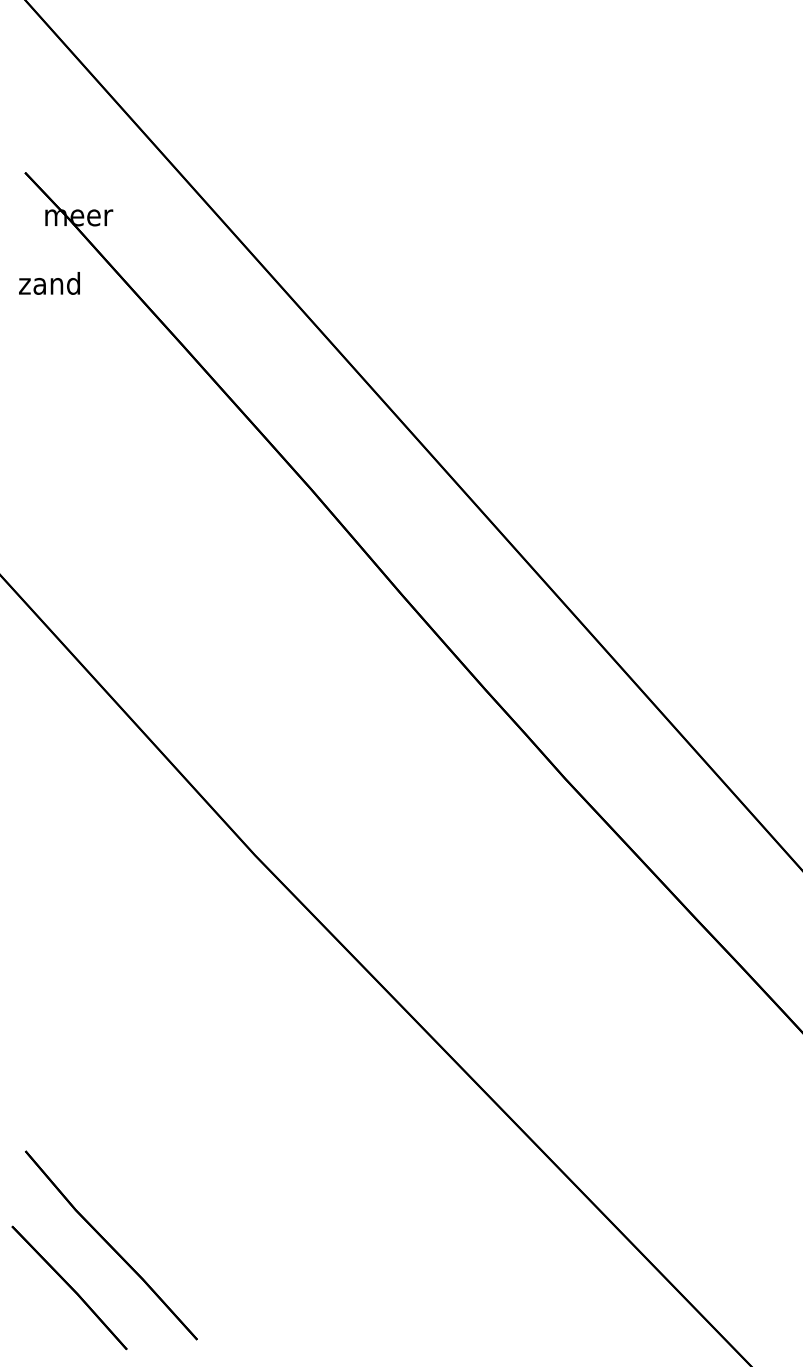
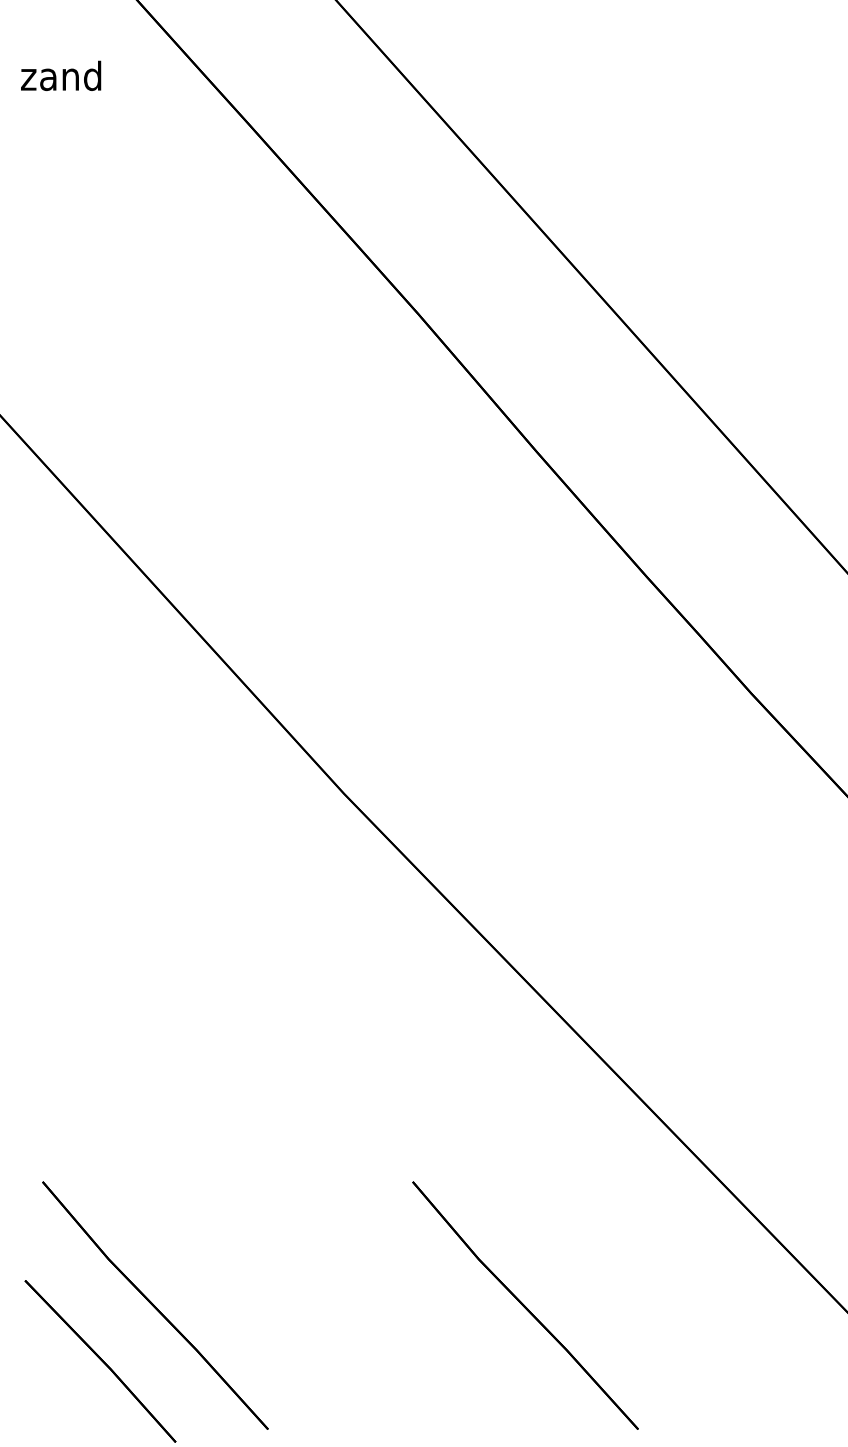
text: (49, 283) -> (61, 75), moved
part: (393, 1245) -> (525, 1305), added

